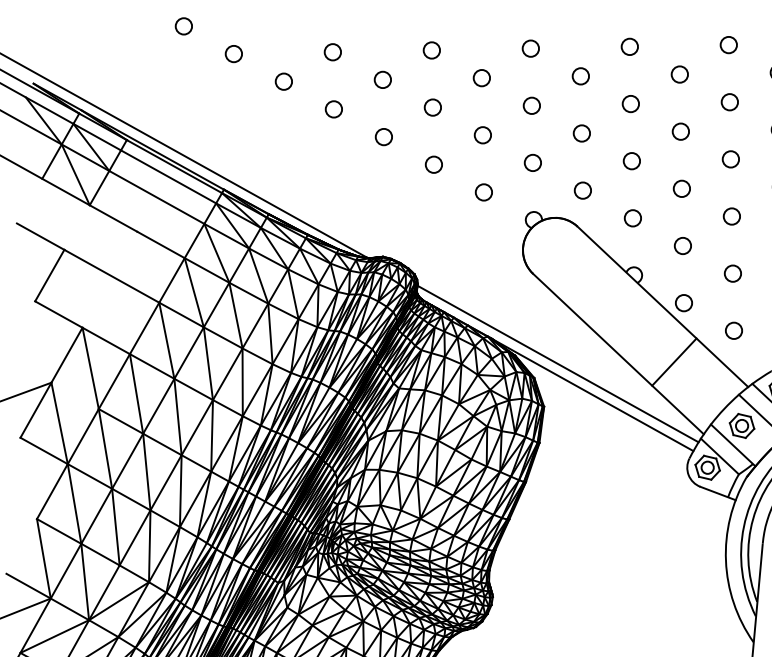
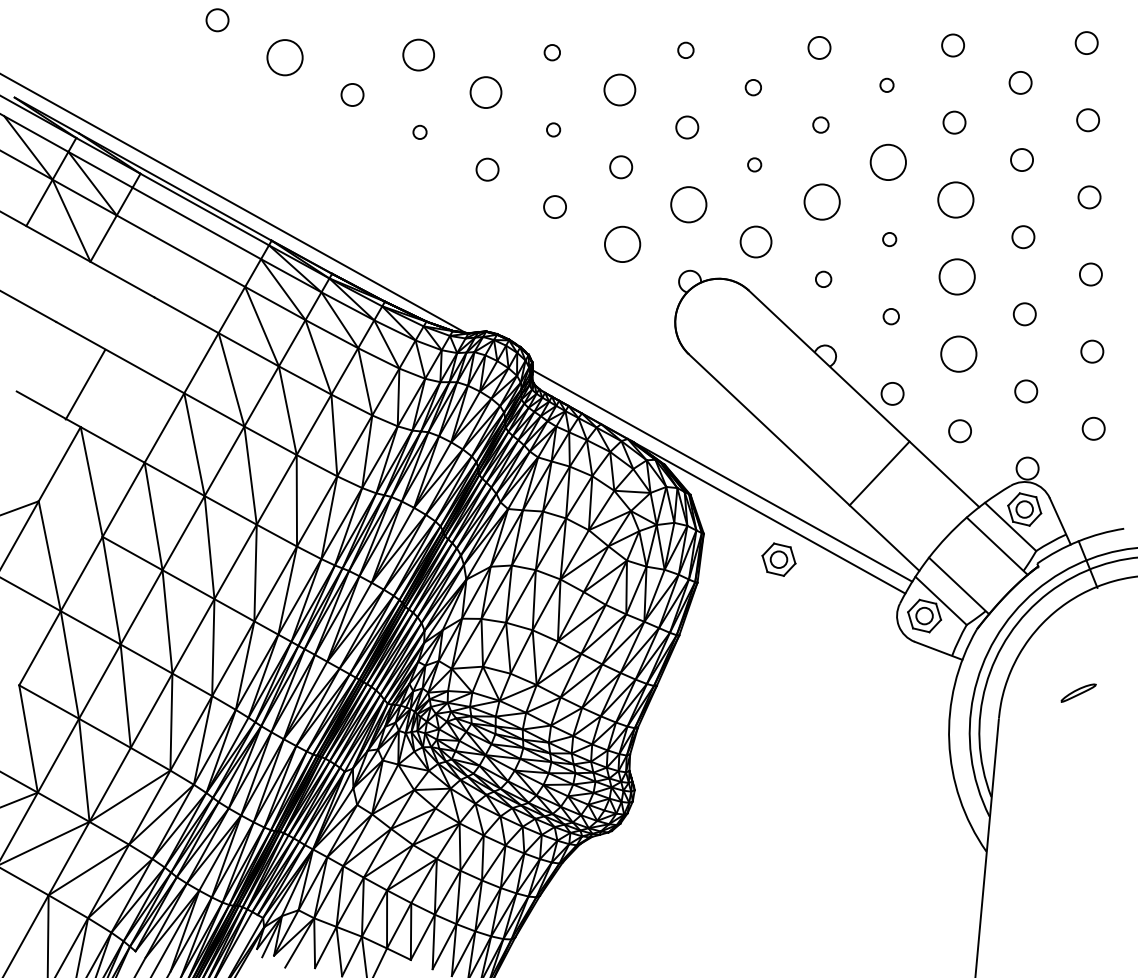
circle: (530, 48) -> (685, 50), size x0.7
circle: (432, 50) -> (552, 52), size x0.7
circle: (332, 52) -> (418, 55), size x1.4
circle: (233, 53) -> (284, 57), size x1.6
circle: (679, 74) -> (886, 85), size x0.6
circle: (580, 76) -> (753, 87), size x0.7
circle: (481, 78) -> (619, 90), size x1.4
circle: (383, 79) -> (486, 92), size x1.4
circle: (630, 103) -> (820, 124), size x0.7
circle: (432, 107) -> (553, 129), size x0.6
circle: (333, 109) -> (419, 132), size x0.6
circle: (680, 131) -> (888, 162), size x1.6
circle: (581, 133) -> (754, 164), size x0.6
circle: (730, 159) -> (955, 199), size x1.6
circle: (632, 161) -> (822, 202), size x1.6
circle: (532, 162) -> (688, 204), size x1.6
circle: (681, 188) -> (889, 239), size x0.6
circle: (583, 190) -> (756, 241), size x1.4
circle: (483, 192) -> (622, 244), size x1.6
circle: (732, 216) -> (957, 276), size x1.6
circle: (632, 218) -> (823, 279), size x0.7
circle: (683, 245) -> (891, 316), size x0.7
circle: (732, 273) -> (958, 353), size x1.6
line: (49, 275) -> (85, 384), moved
part: (741, 425) -> (778, 559), moved

